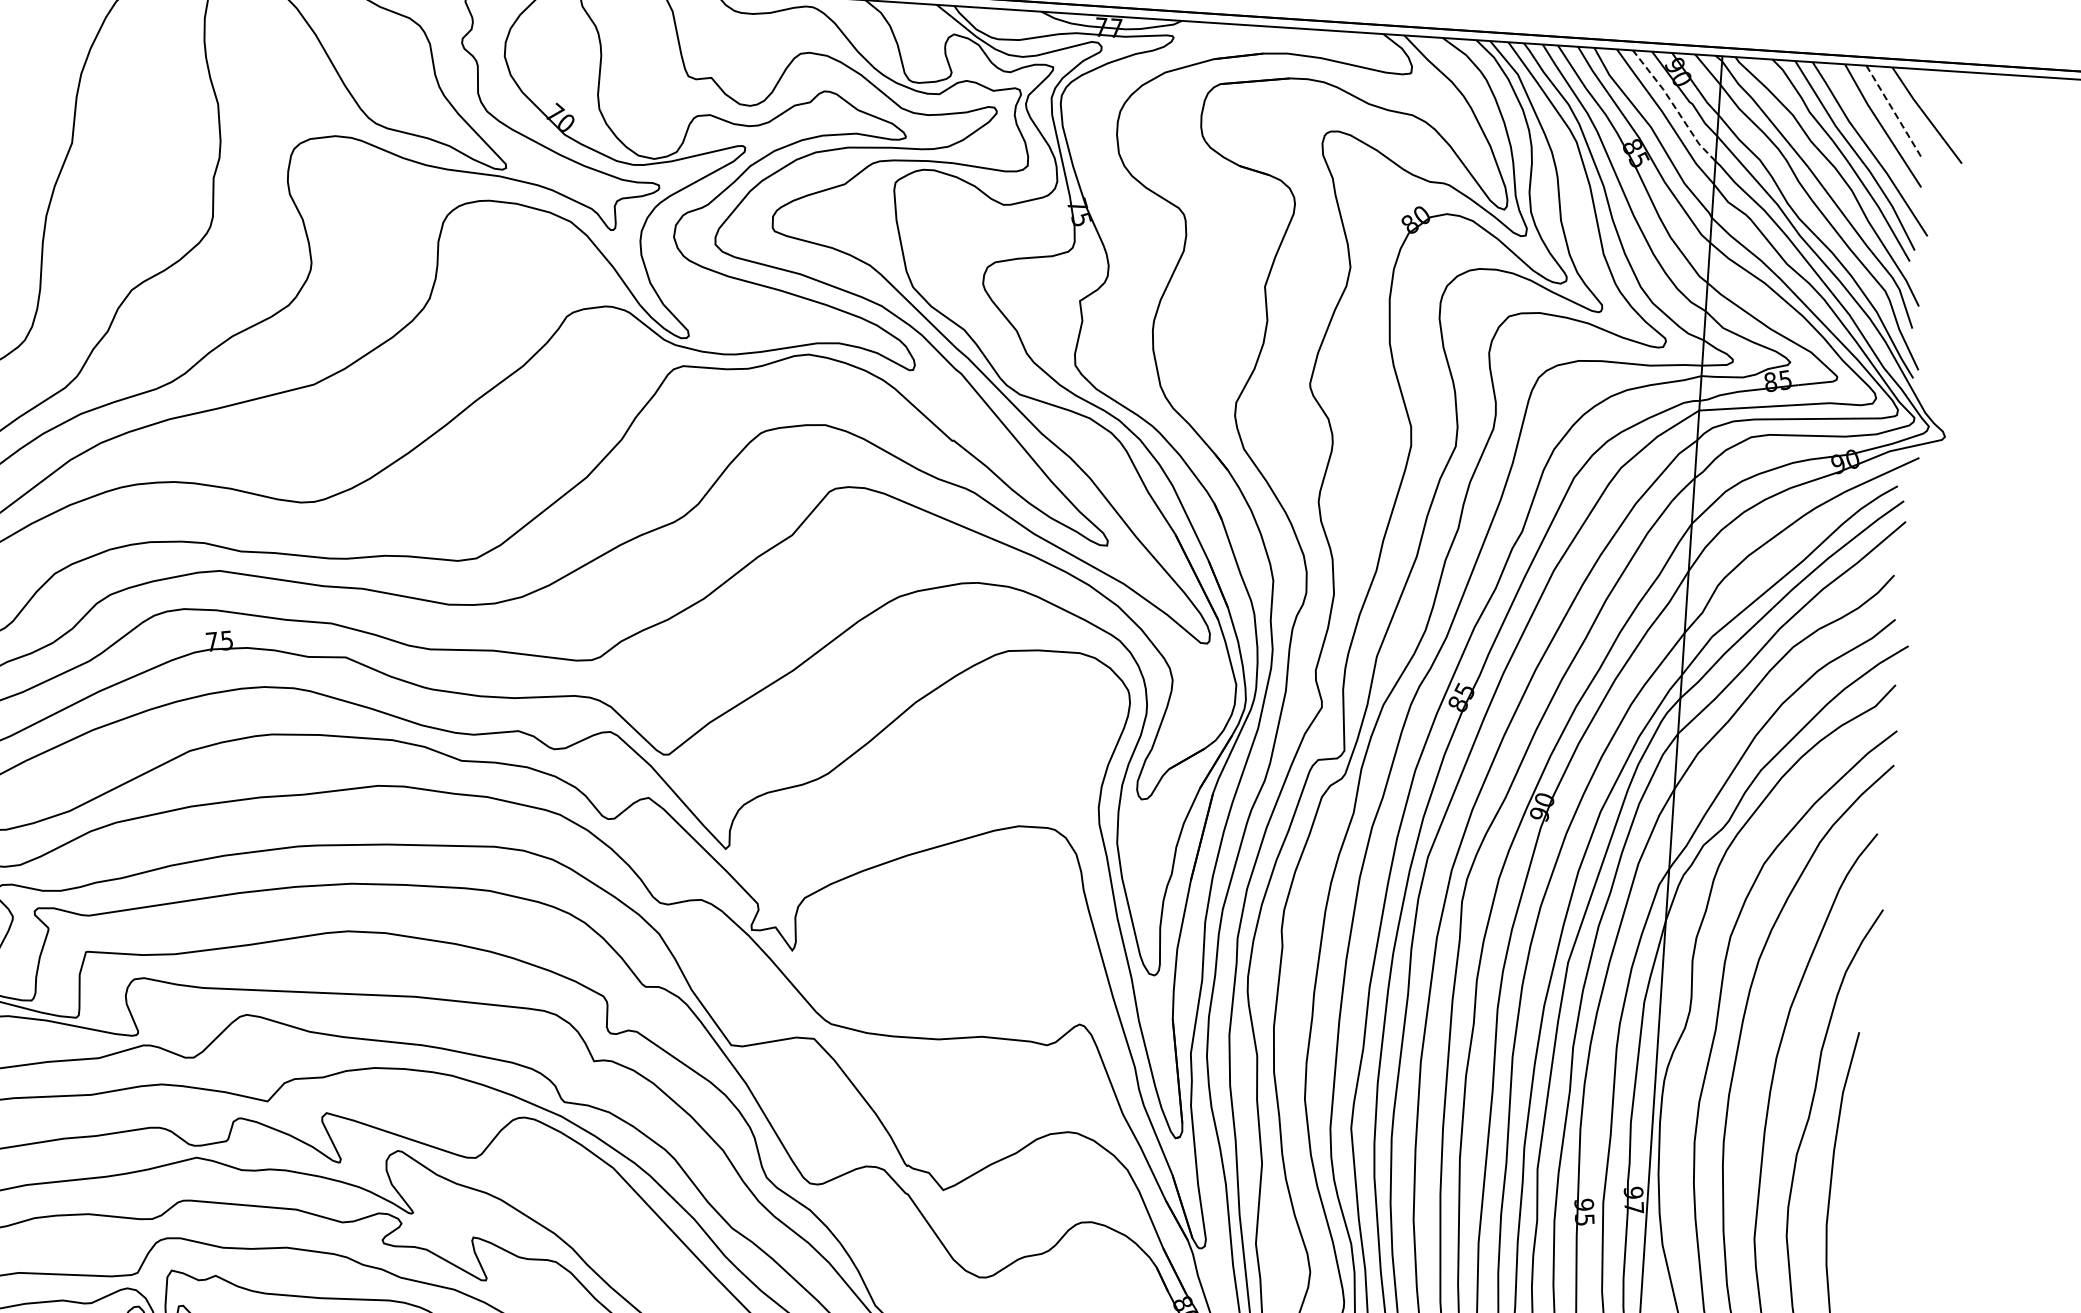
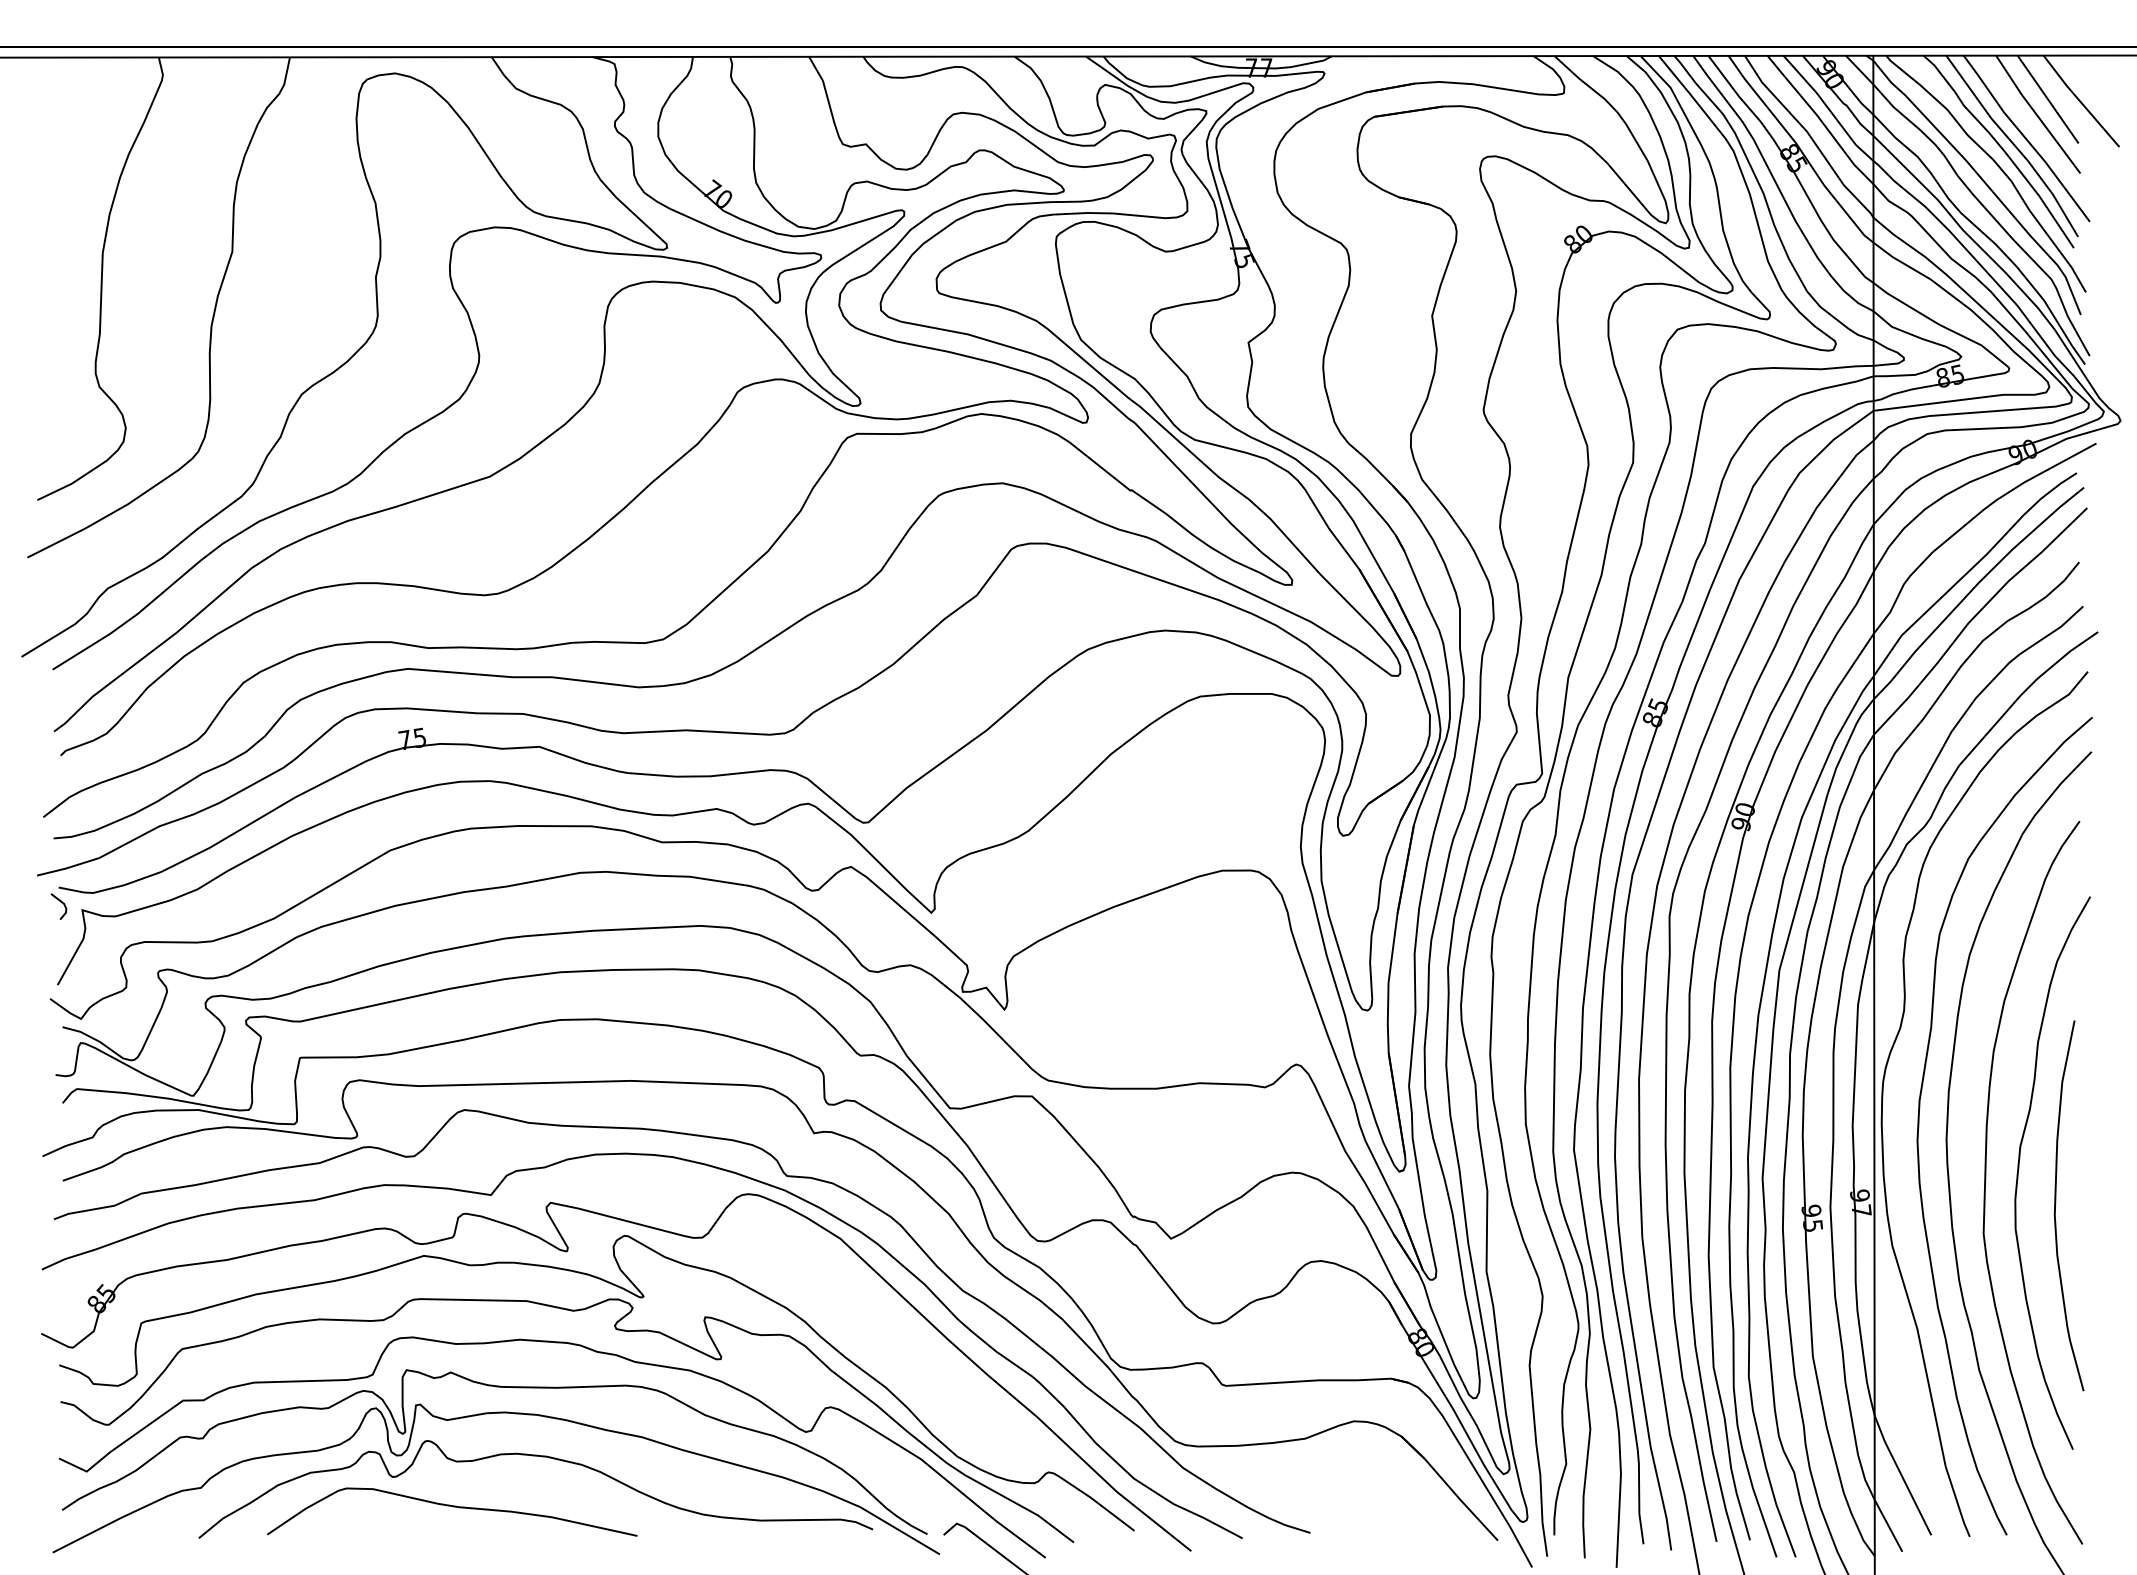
line: (1674, 105) -> (1828, 108), dashed -> solid
line: (1894, 111) -> (2048, 99), dashed -> solid

